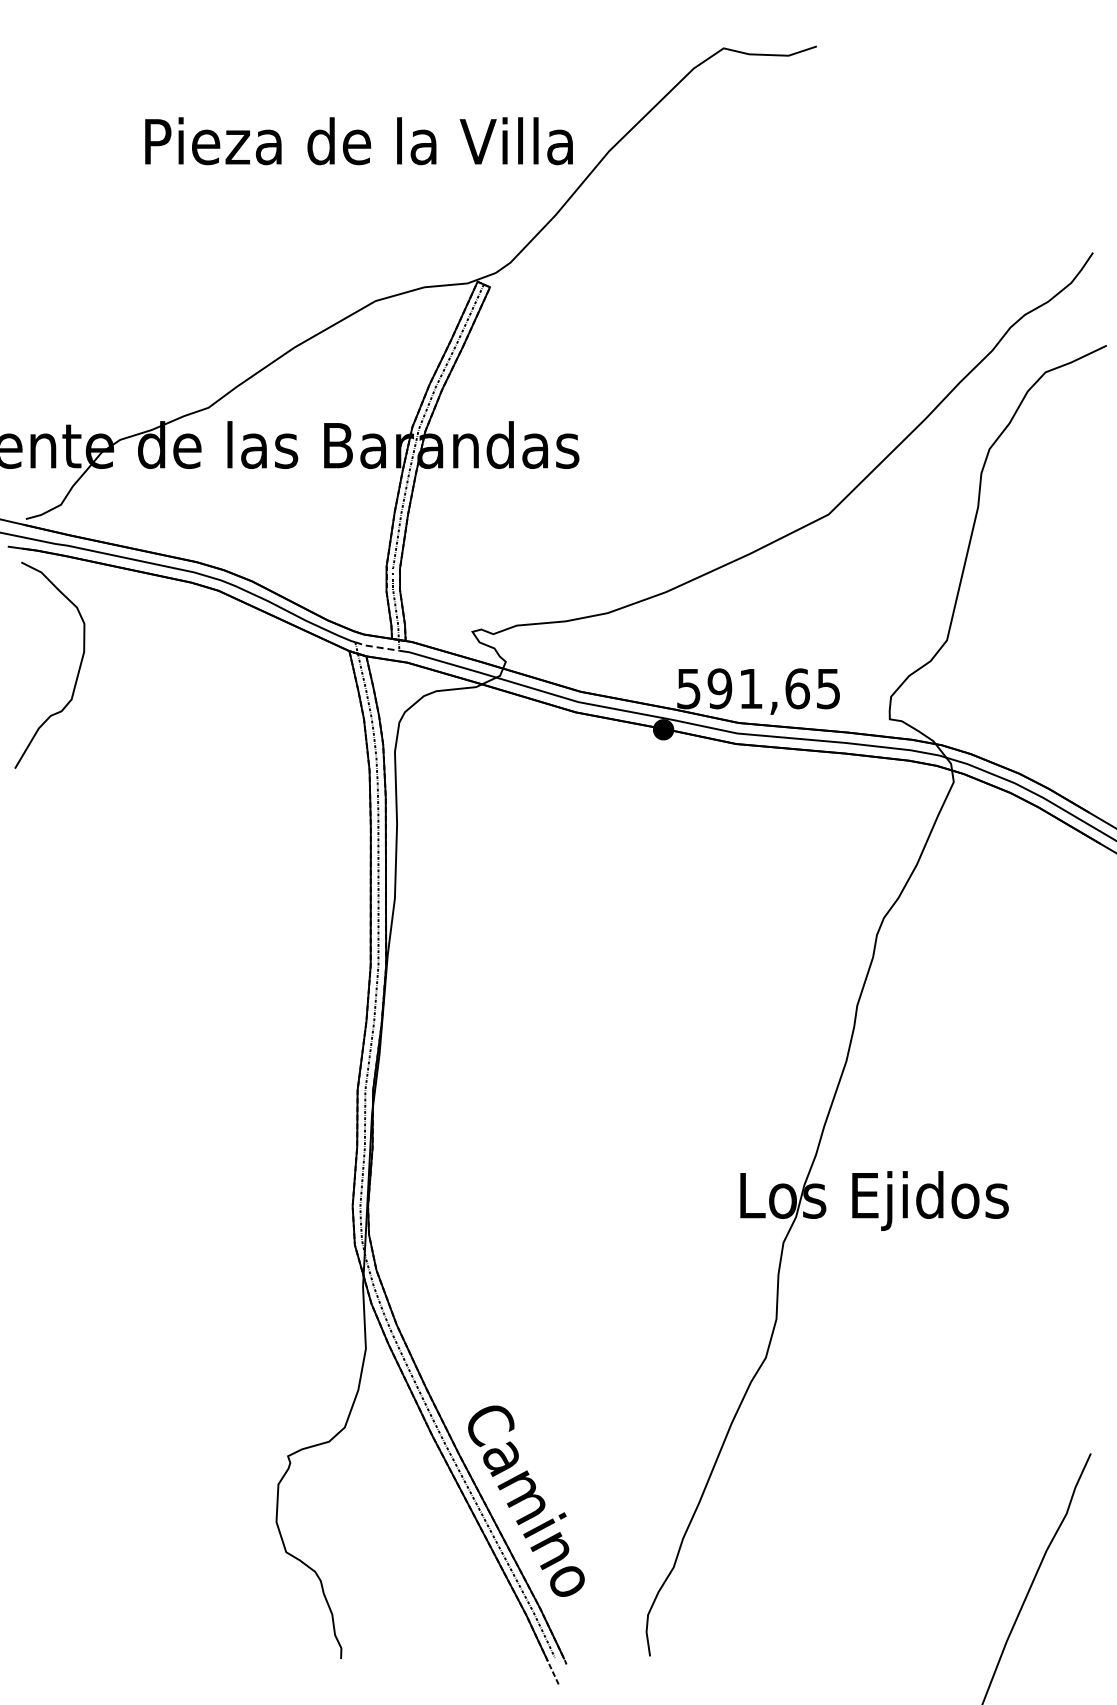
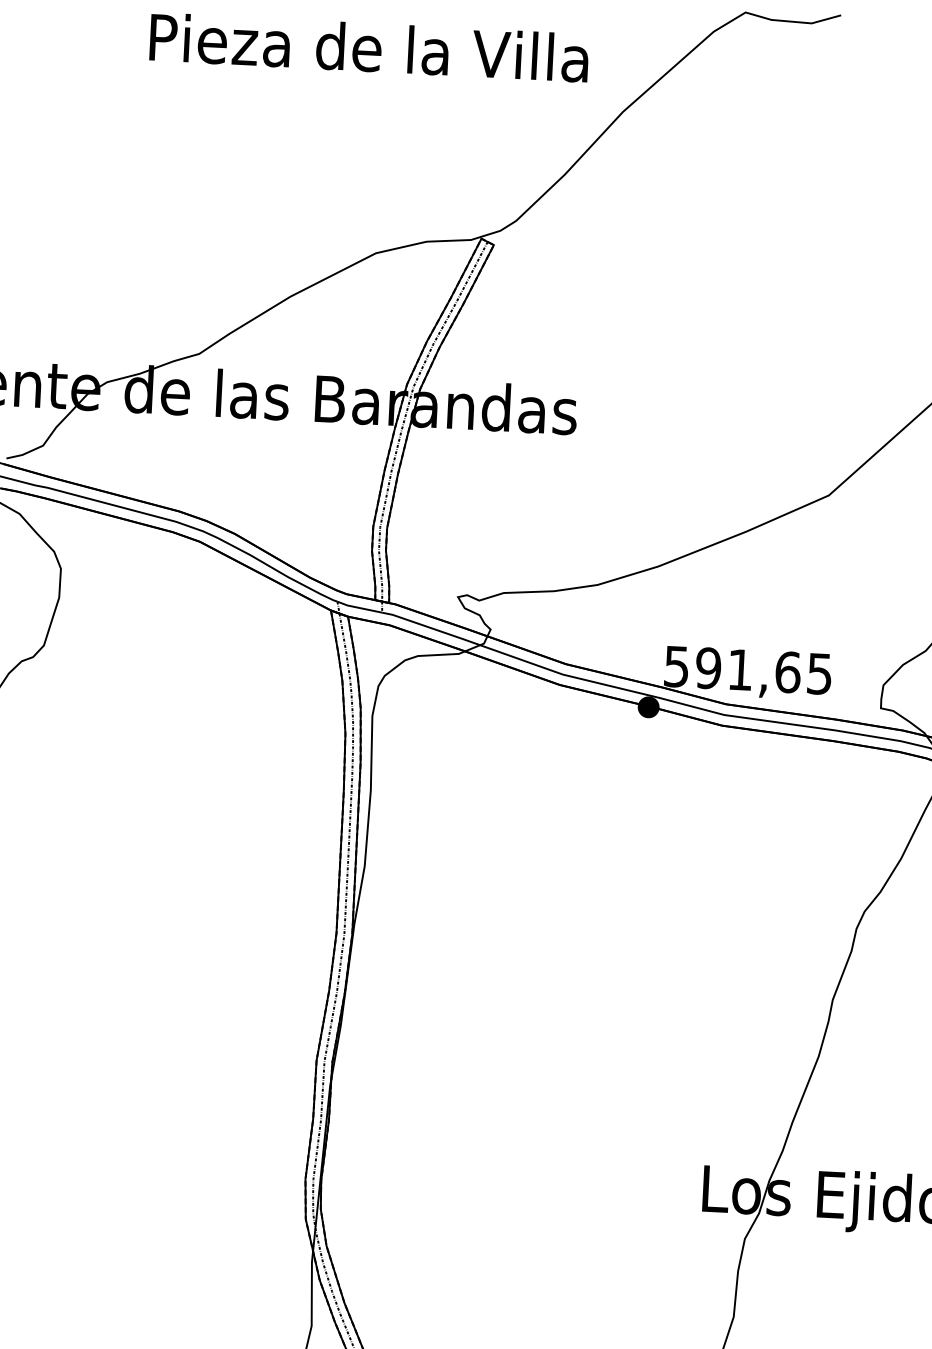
text: (358, 141) -> (368, 47), moved
line: (377, 647) -> (359, 608), dashed -> solid

